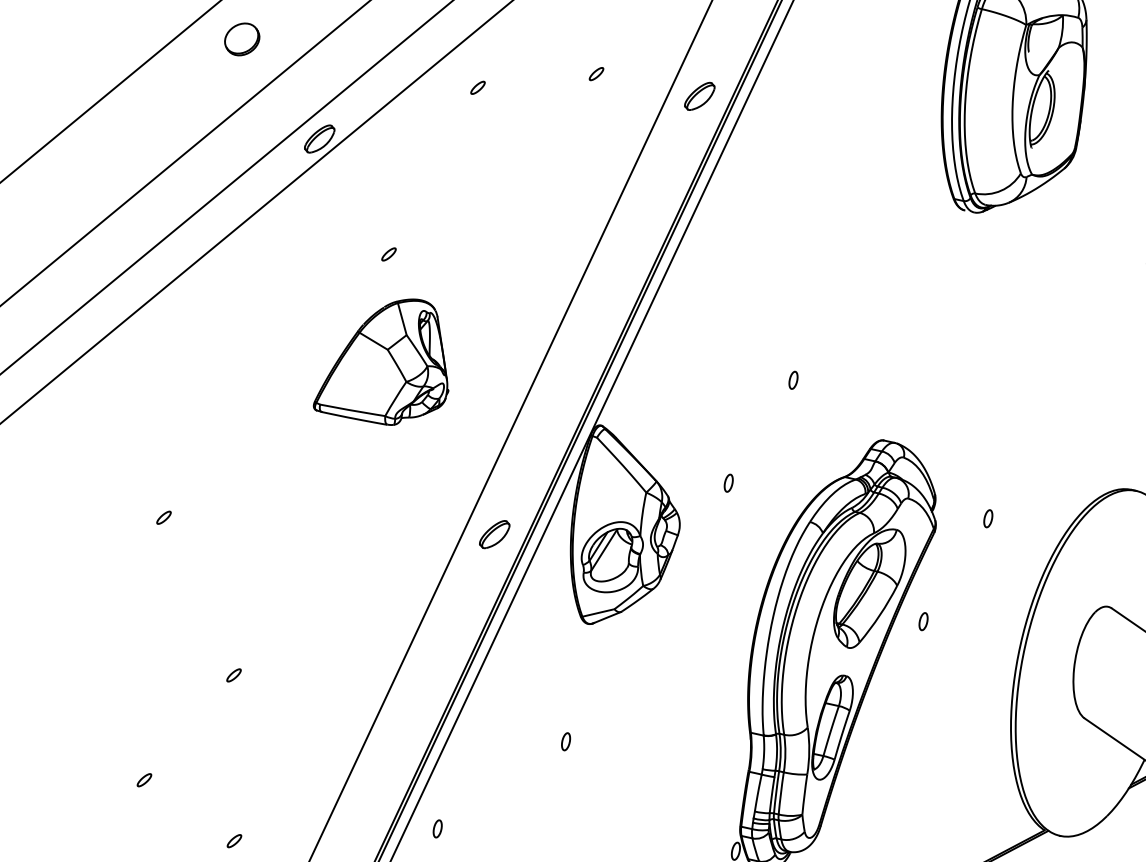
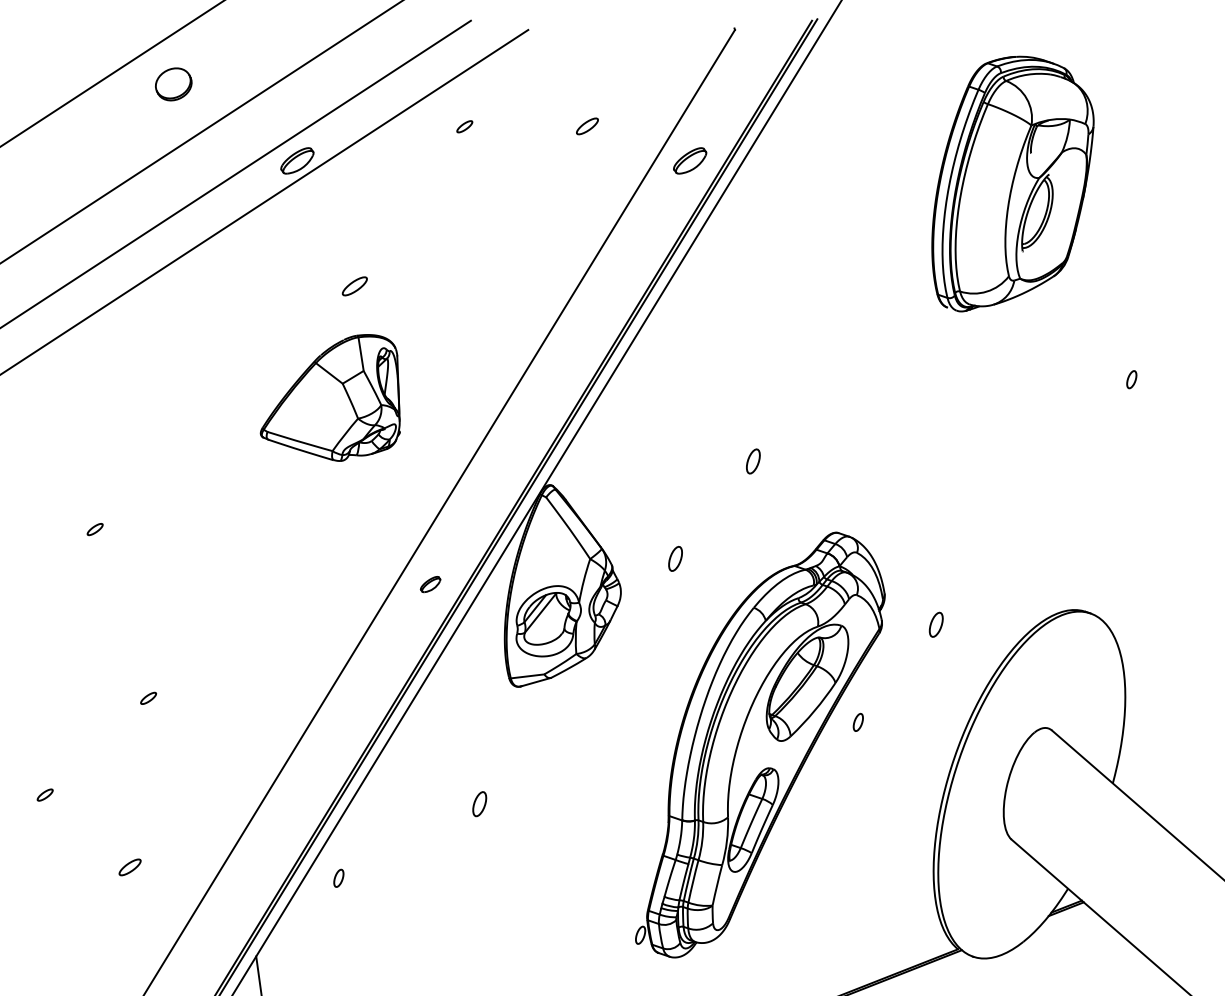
part: (241, 39) -> (173, 84), moved
part: (595, 73) -> (586, 125), size x1.4
part: (388, 254) -> (354, 286), size x1.6
part: (792, 379) -> (752, 460), size x1.4
part: (727, 482) -> (674, 558), size x1.4
part: (987, 518) -> (935, 624), size x1.4
part: (494, 534) -> (430, 584), size x0.6
part: (565, 741) -> (479, 803), size x1.4
part: (233, 841) -> (129, 867), size x1.4

